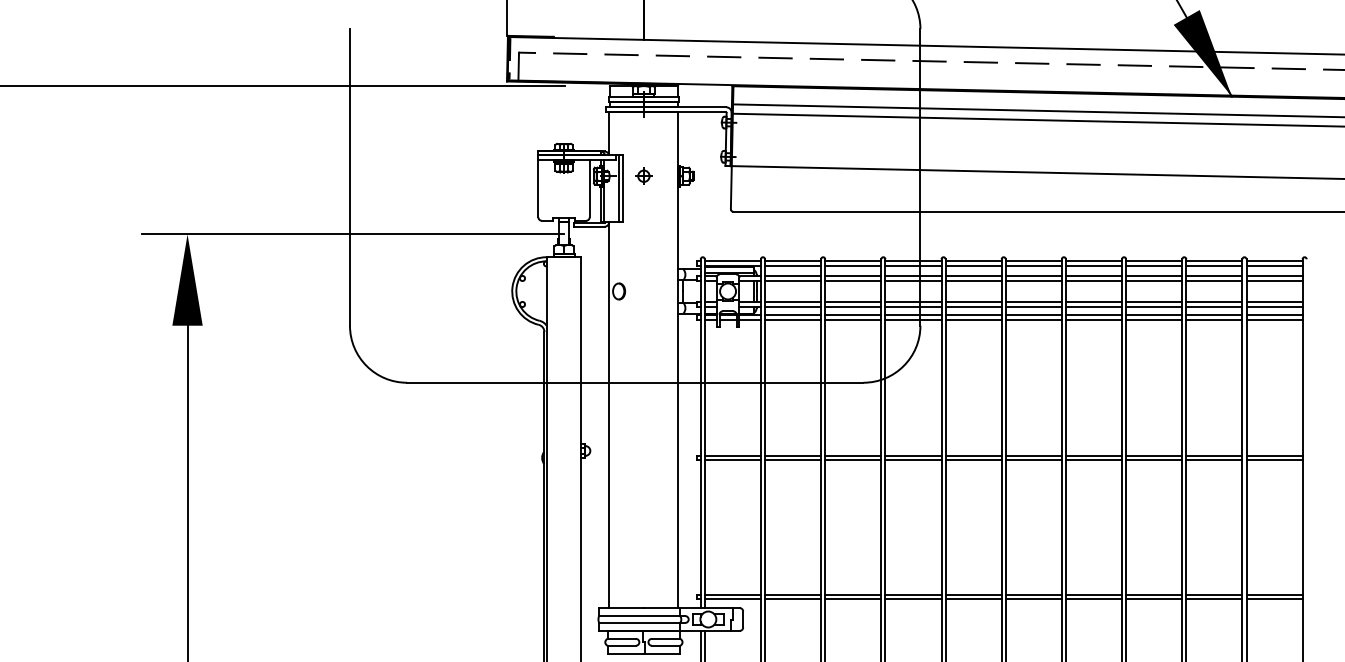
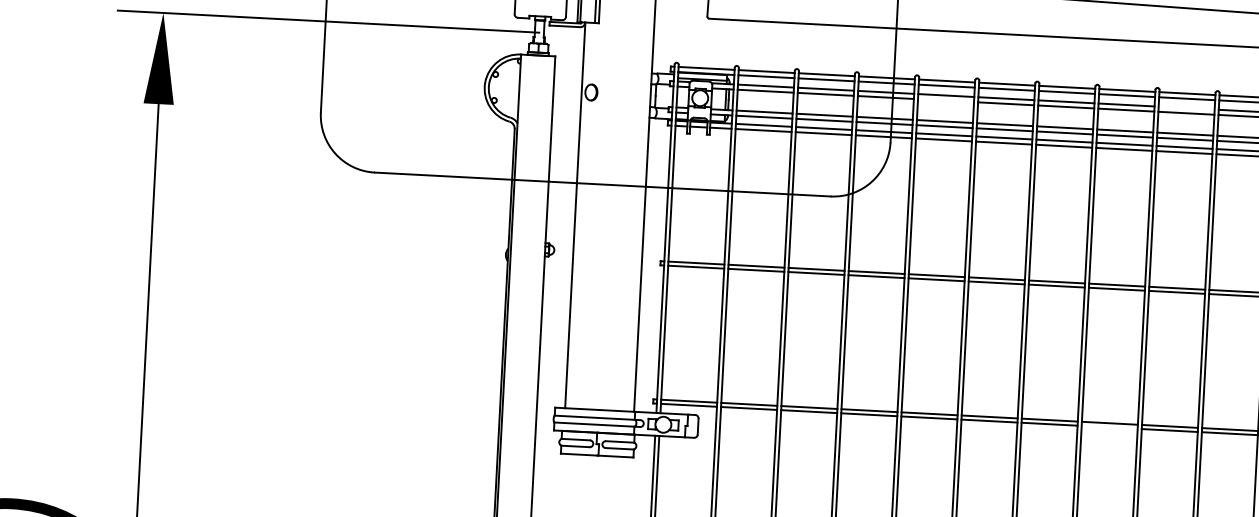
line: (1214, 275) -> (1186, 107), removed
line: (973, 281) -> (945, 101), removed
line: (1154, 598) -> (1110, 427), removed

